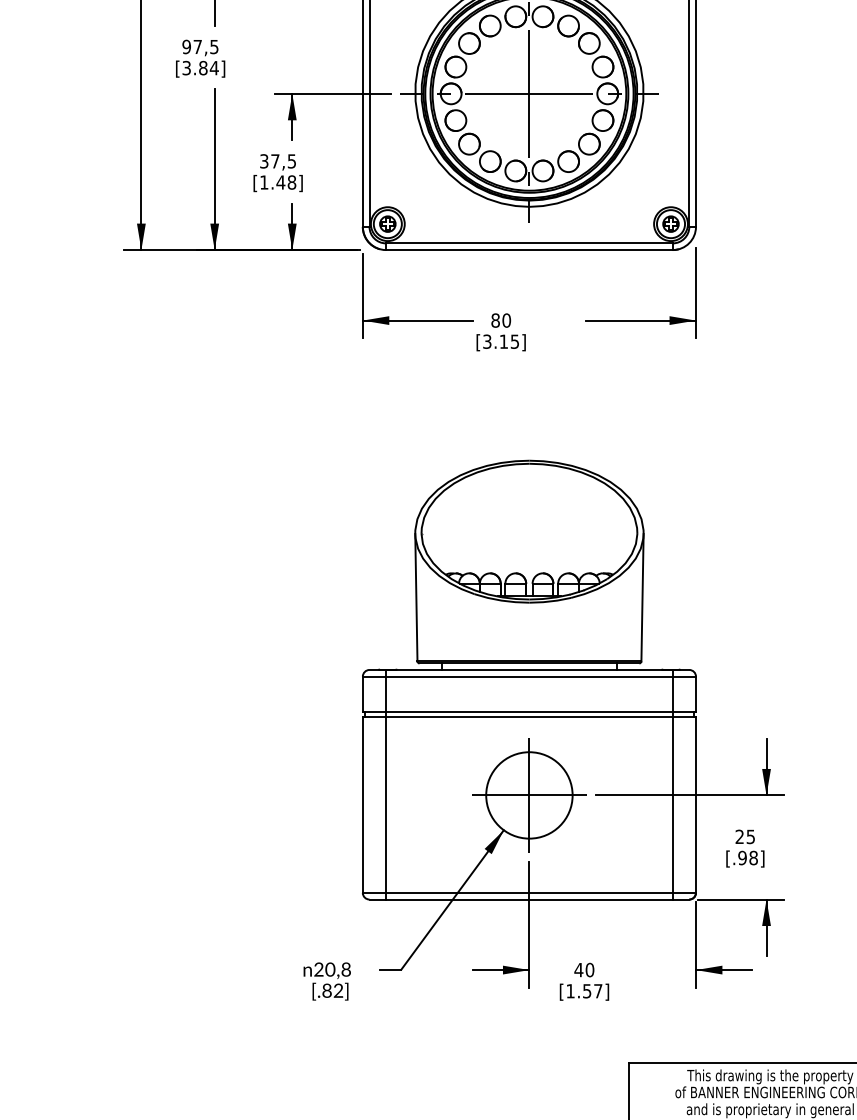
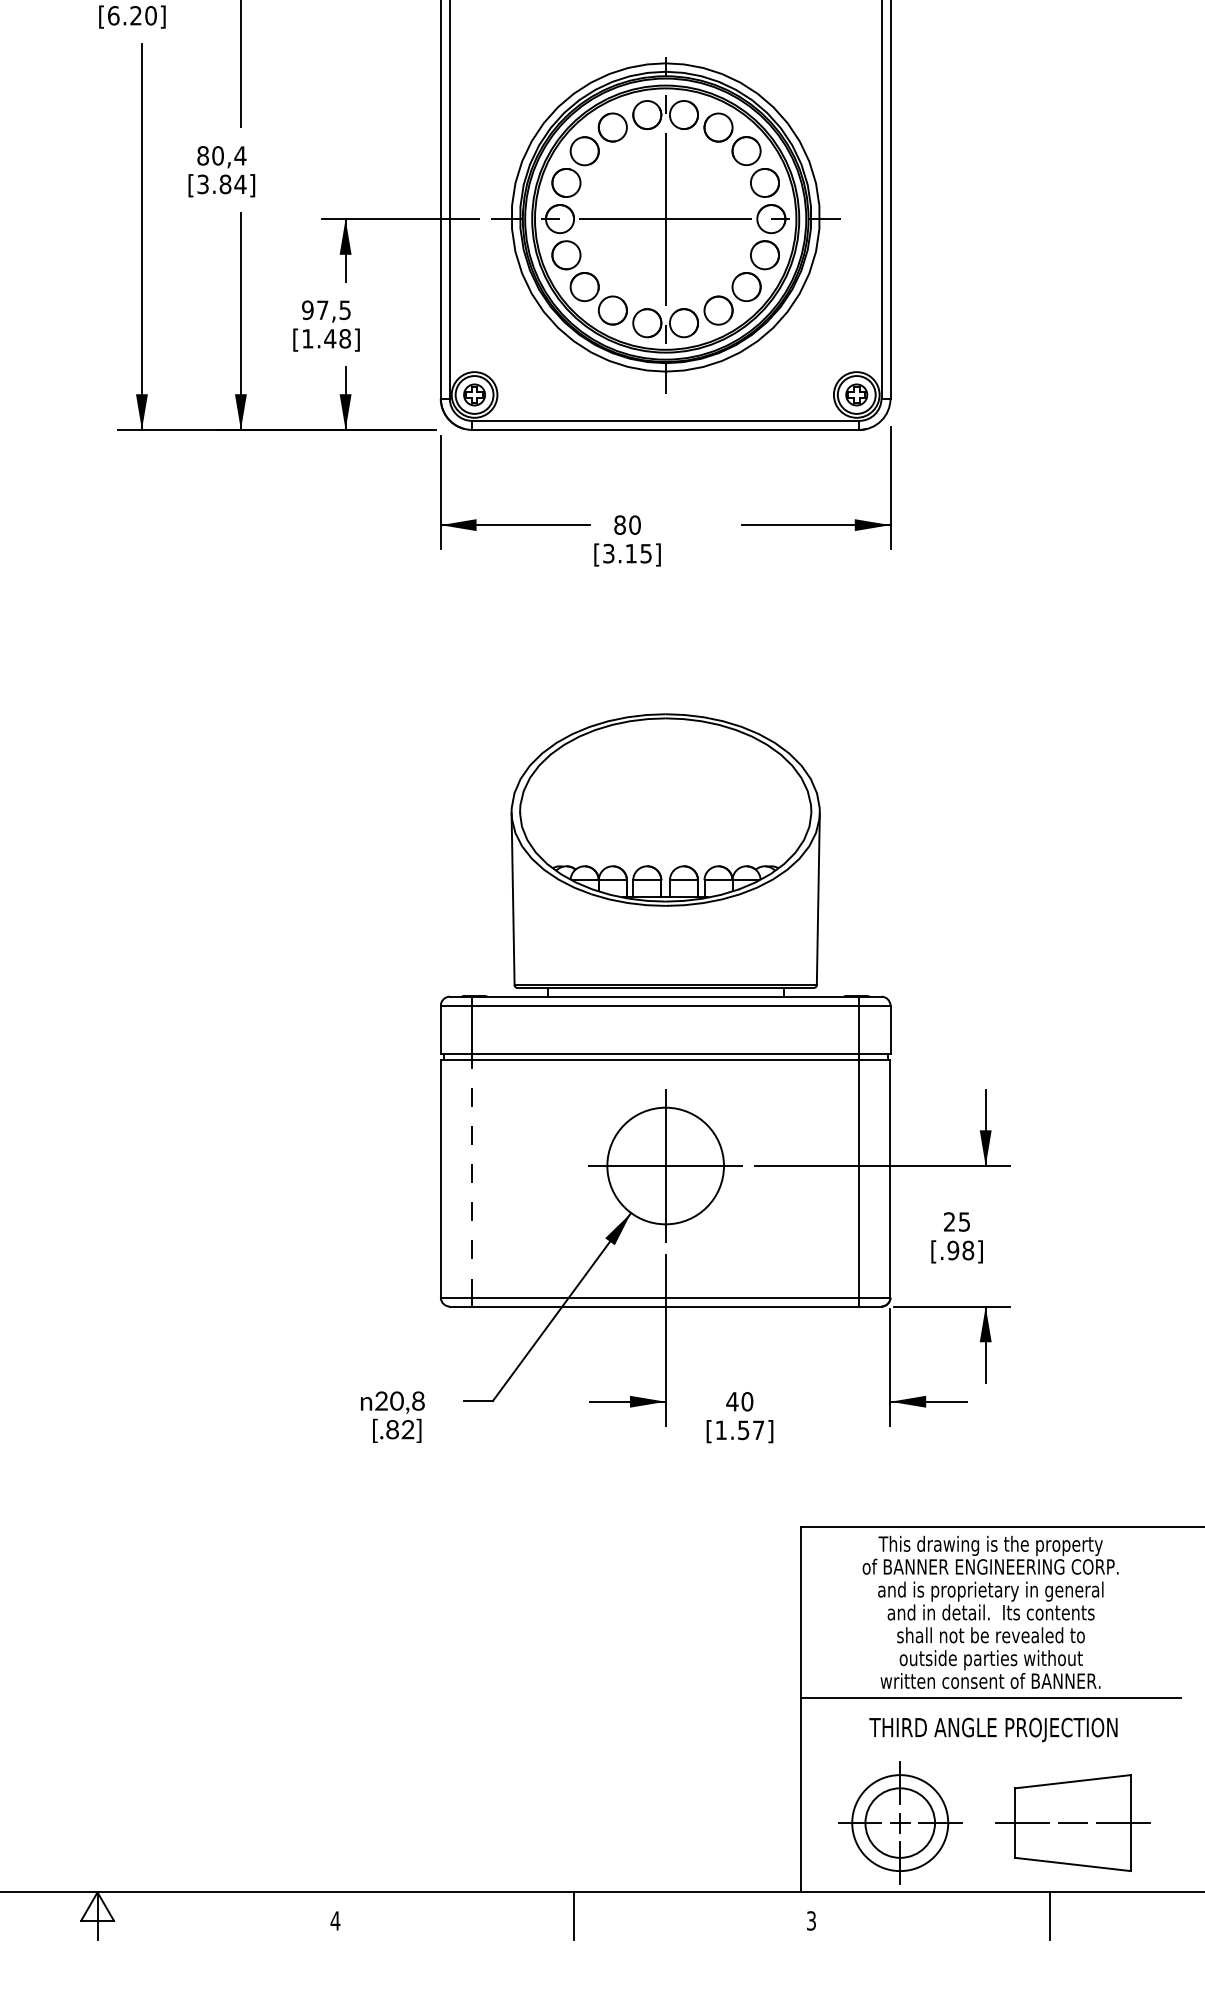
text: (200, 46) -> (221, 155), 97,5 -> 80,4
text: (264, 160) -> (307, 309), 37,5 -> 97,5
line: (386, 804) -> (472, 1178), solid -> dashed

